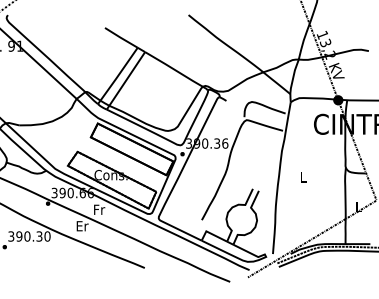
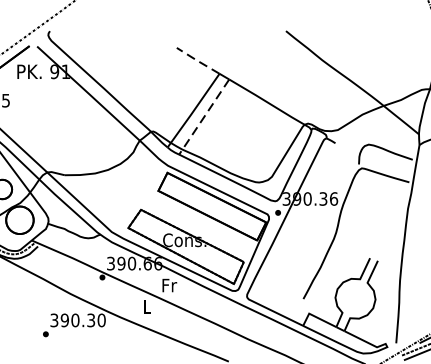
line: (120, 37) -> (197, 60), solid -> dashed
line: (125, 80) -> (203, 116), solid -> dashed
text: (82, 226) -> (147, 307), Er -> L

